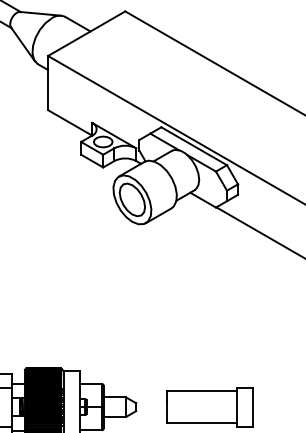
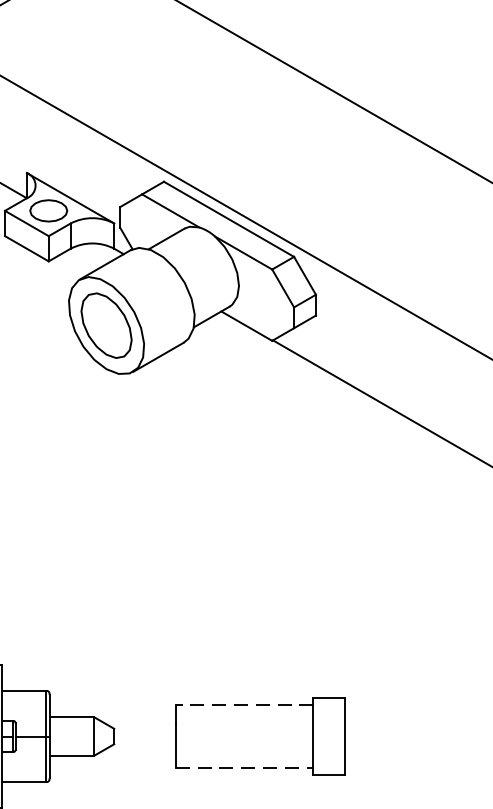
line: (202, 391) -> (245, 705), solid -> dashed
line: (202, 423) -> (245, 768), solid -> dashed

